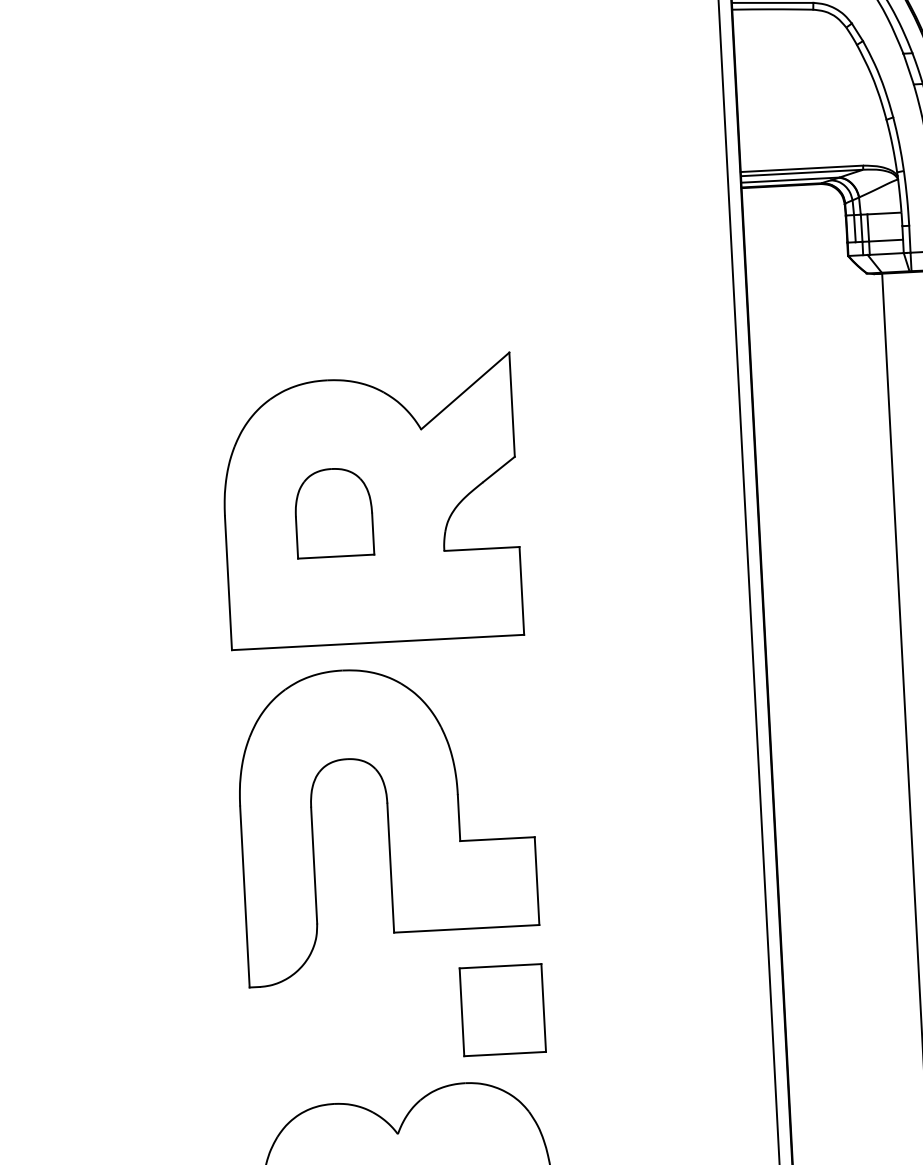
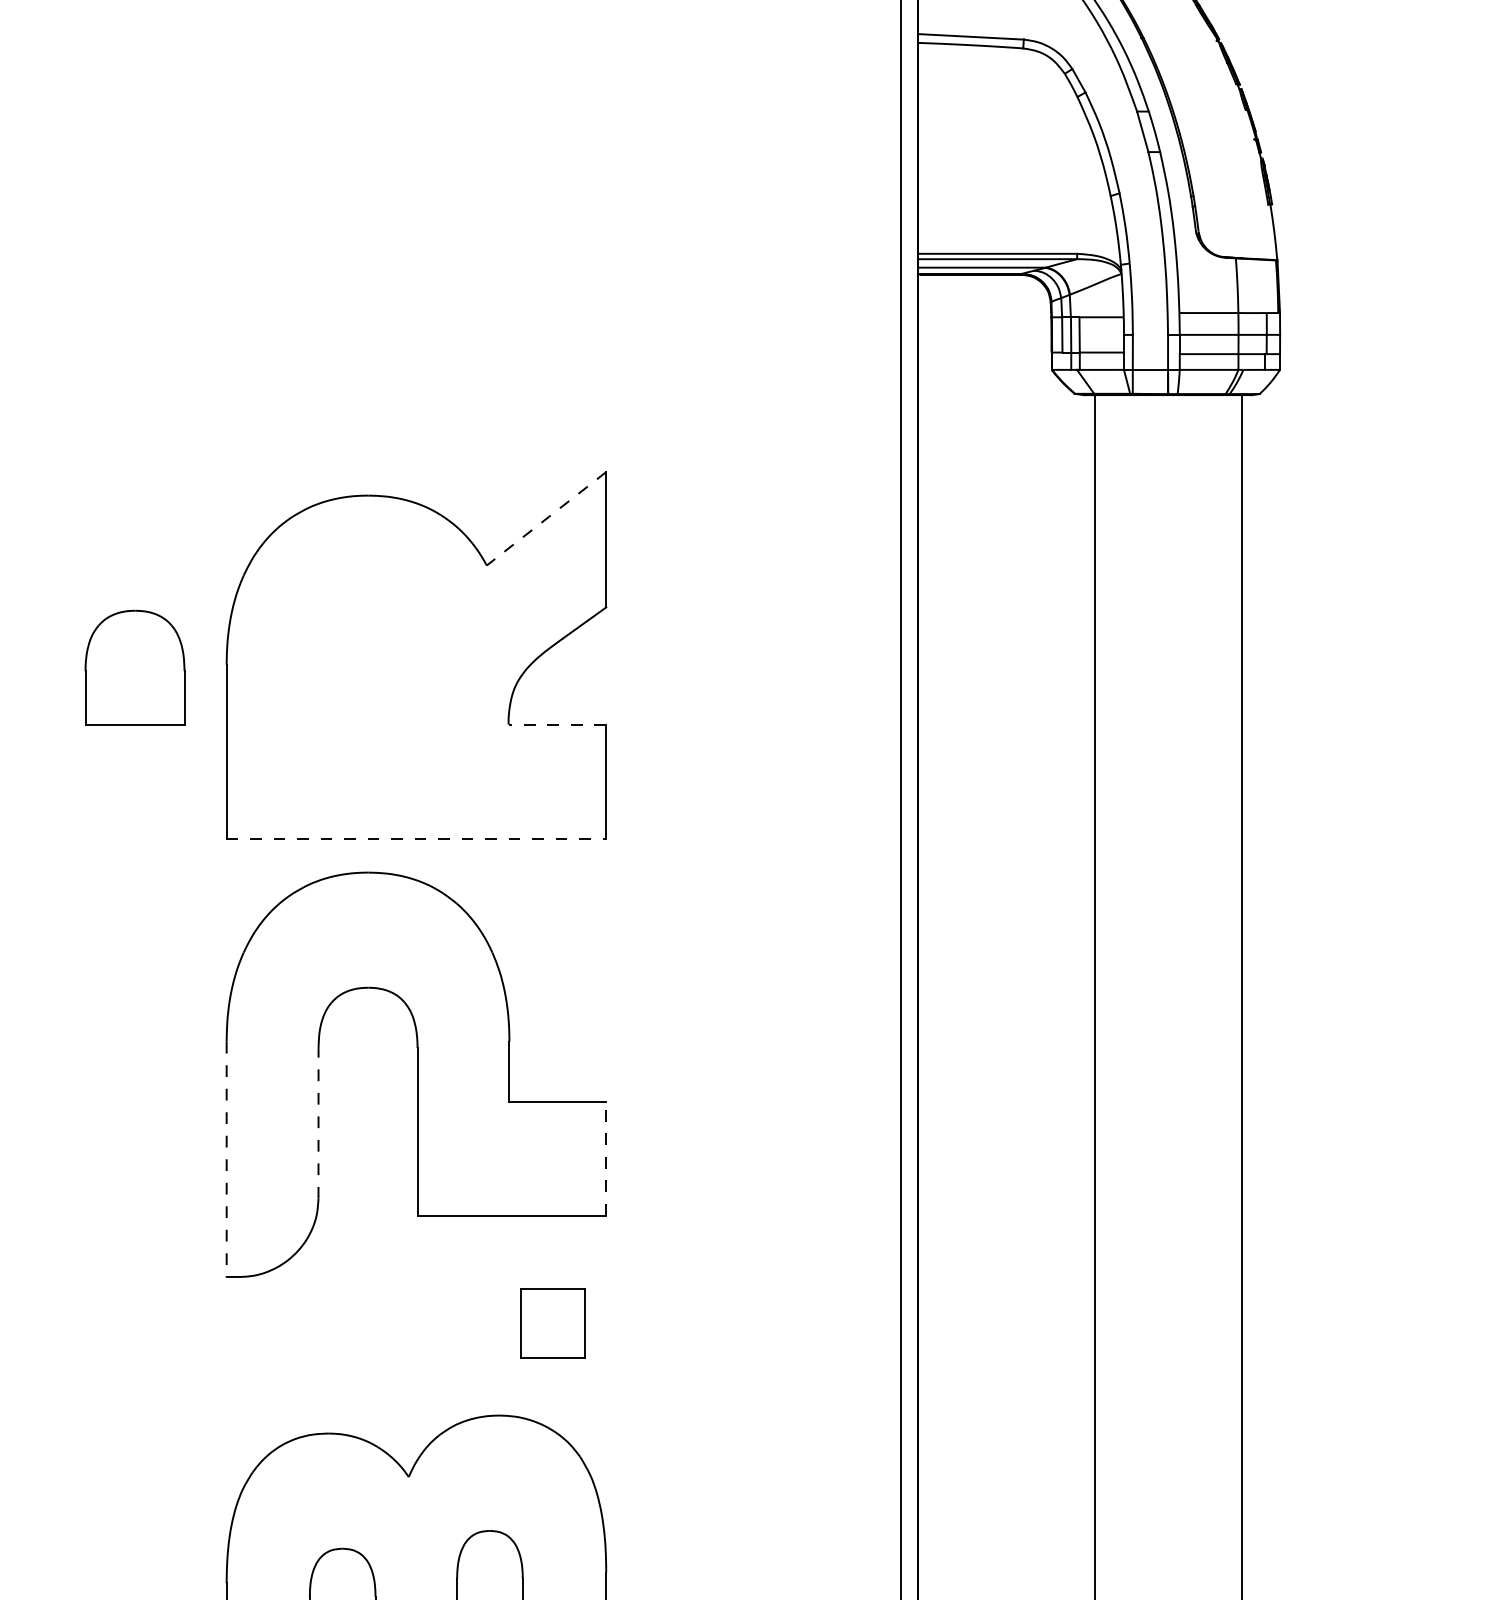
line: (465, 390) -> (546, 518), solid -> dashed
part: (333, 512) -> (134, 667), moved
line: (482, 548) -> (557, 724), solid -> dashed
line: (378, 642) -> (416, 838), solid -> dashed
line: (314, 864) -> (318, 1122), solid -> dashed
line: (537, 880) -> (606, 1158), solid -> dashed
line: (244, 897) -> (226, 1159), solid -> dashed
part: (502, 1010) -> (552, 1323), size x0.6

